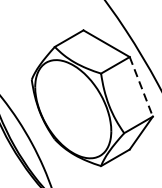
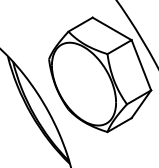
line: (141, 87) -> (141, 65), dashed -> solid

